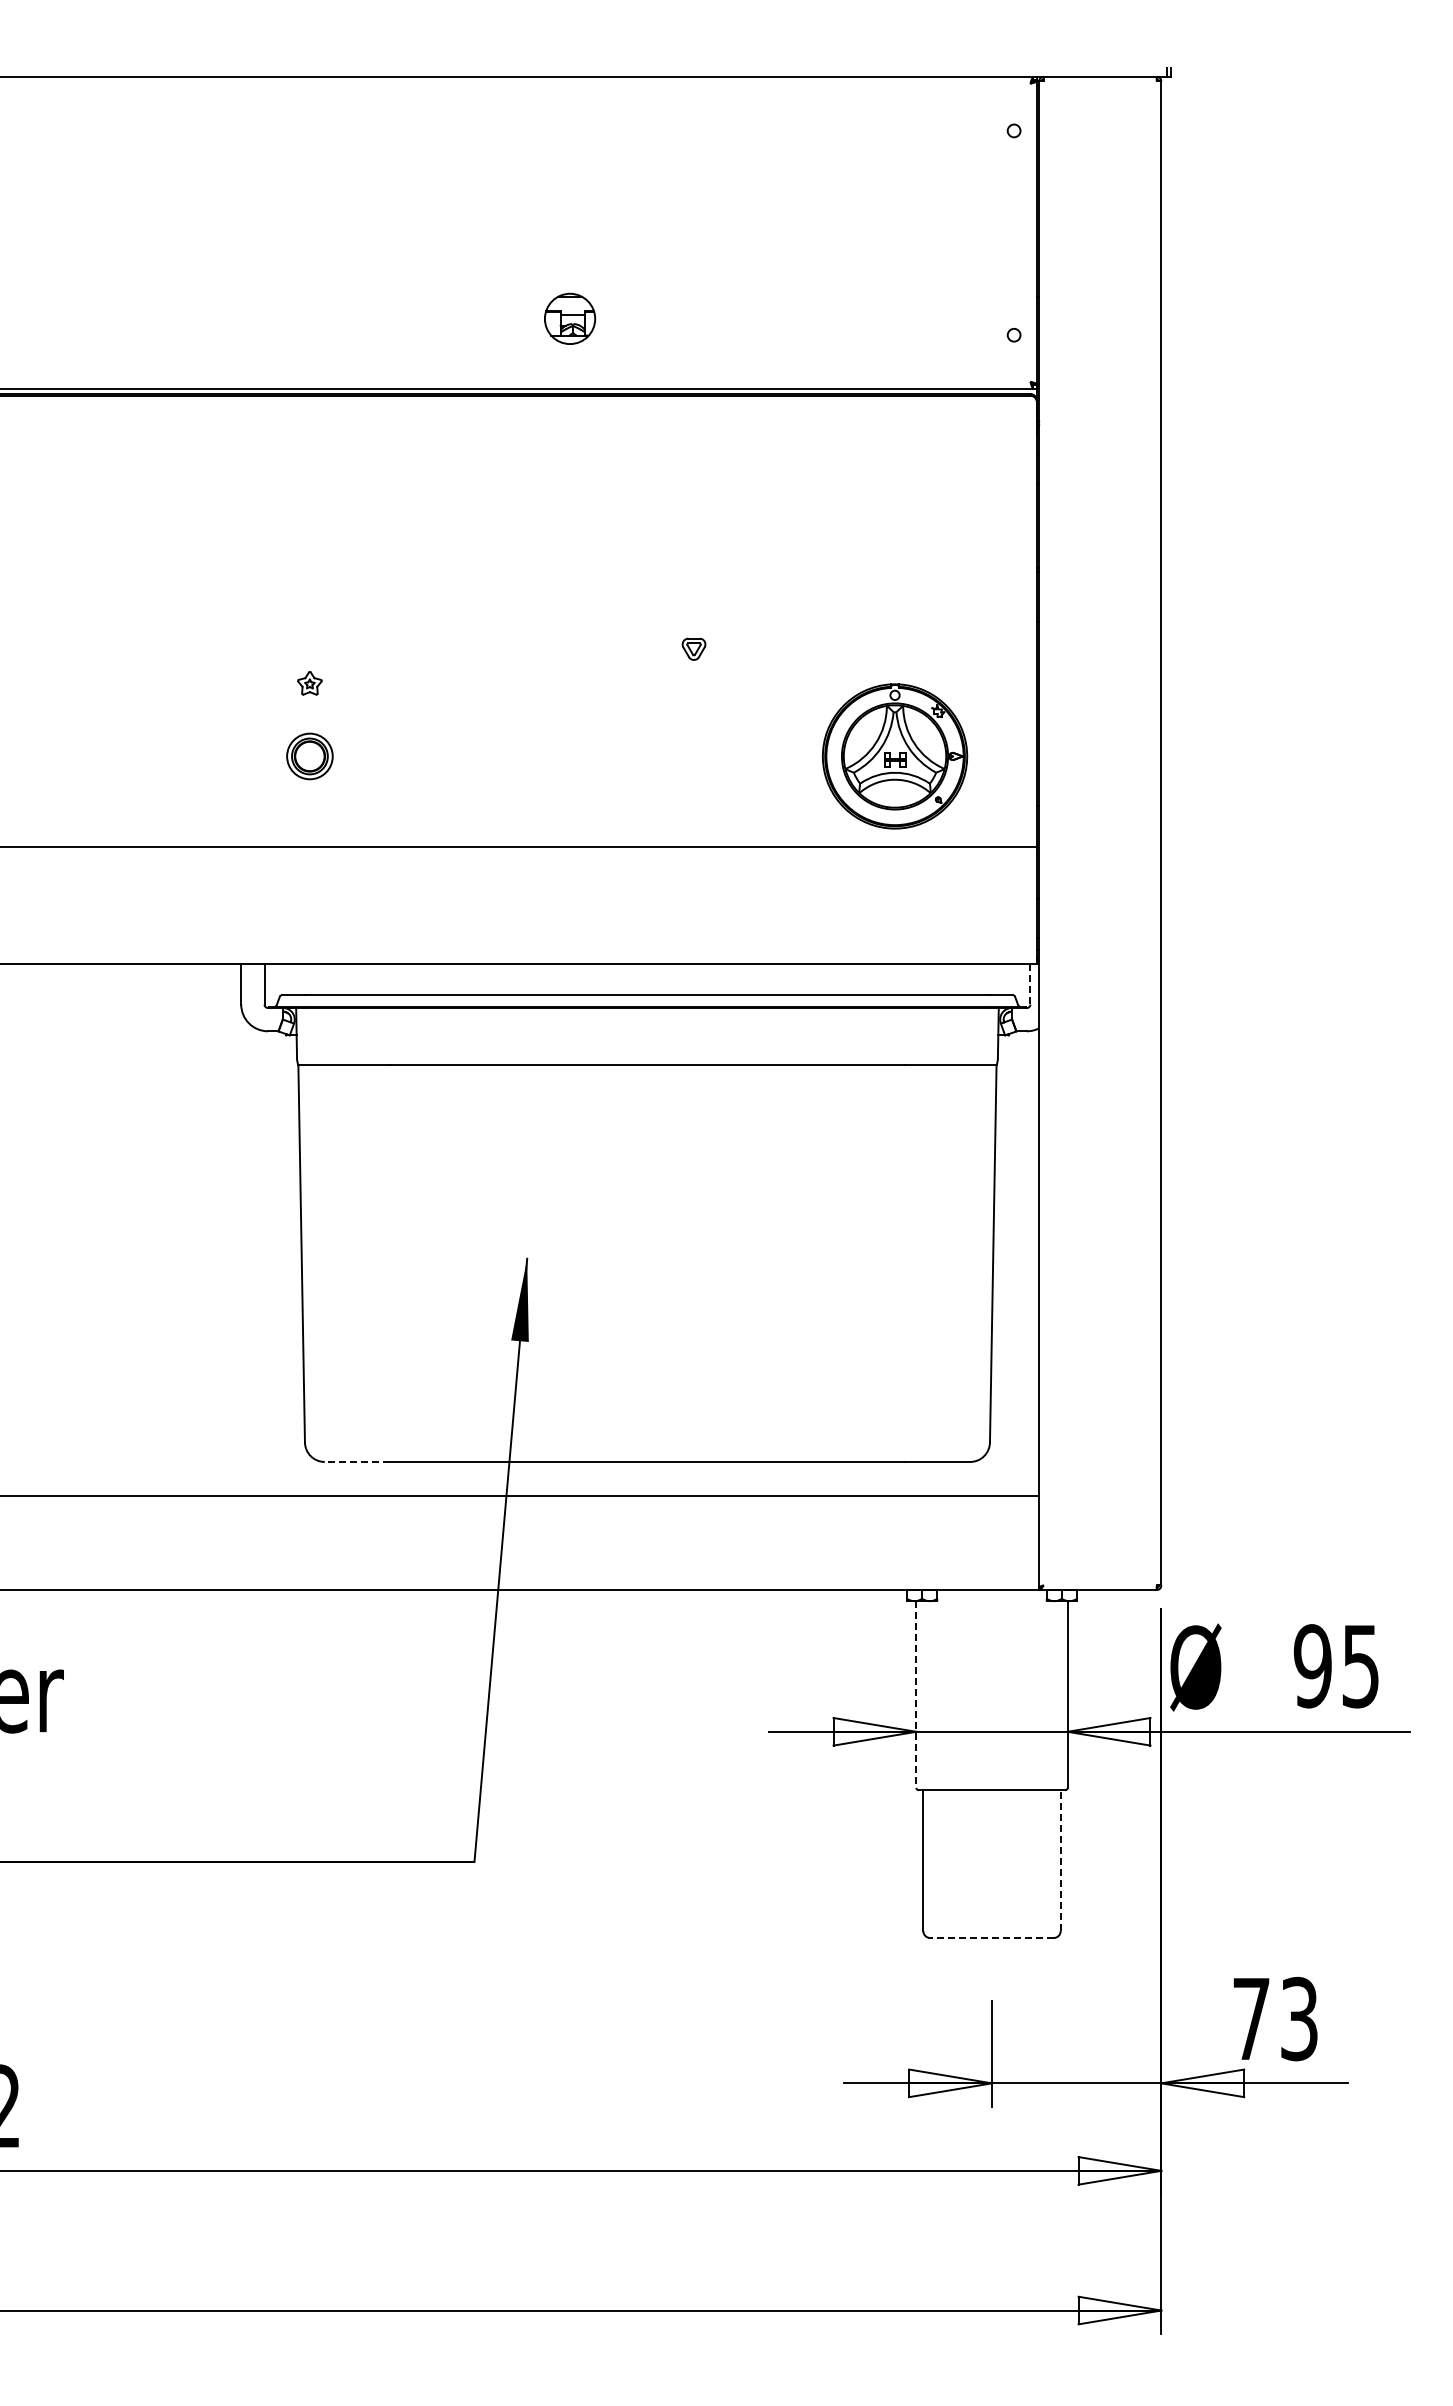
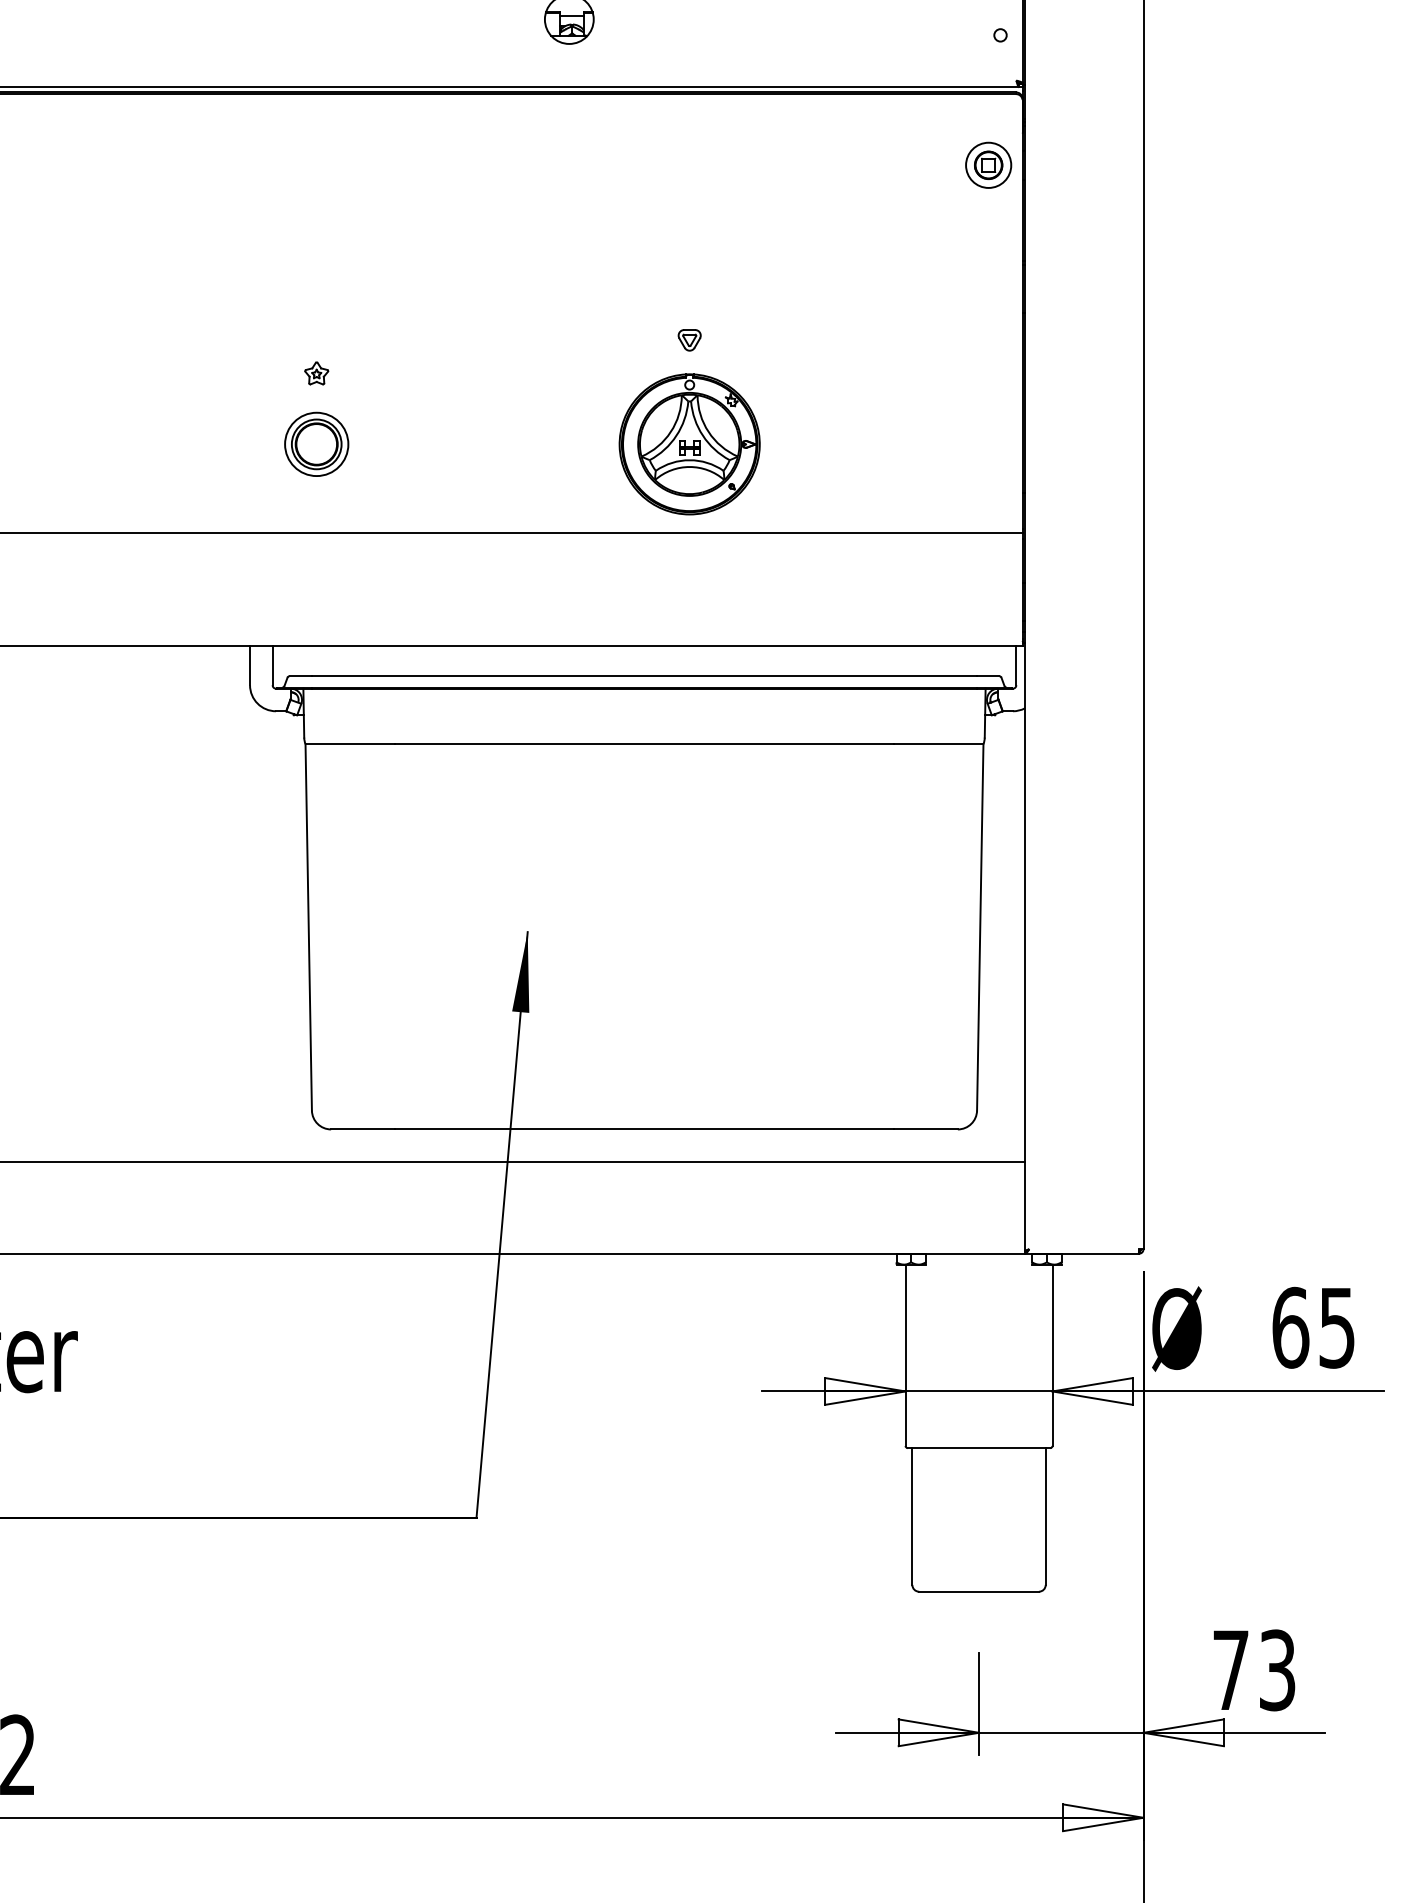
part: (1001, 468) -> (988, 164), added
part: (309, 756) -> (316, 444), size x1.43
part: (895, 756) -> (690, 444), moved
line: (1030, 984) -> (1016, 665), dashed -> solid
line: (357, 1461) -> (362, 1128), dashed -> solid
text: (1312, 1666) -> (1290, 1328), 95 -> 65
line: (916, 1695) -> (905, 1356), dashed -> solid
line: (1060, 1860) -> (1045, 1516), dashed -> solid
line: (992, 1938) -> (979, 1592), dashed -> solid

